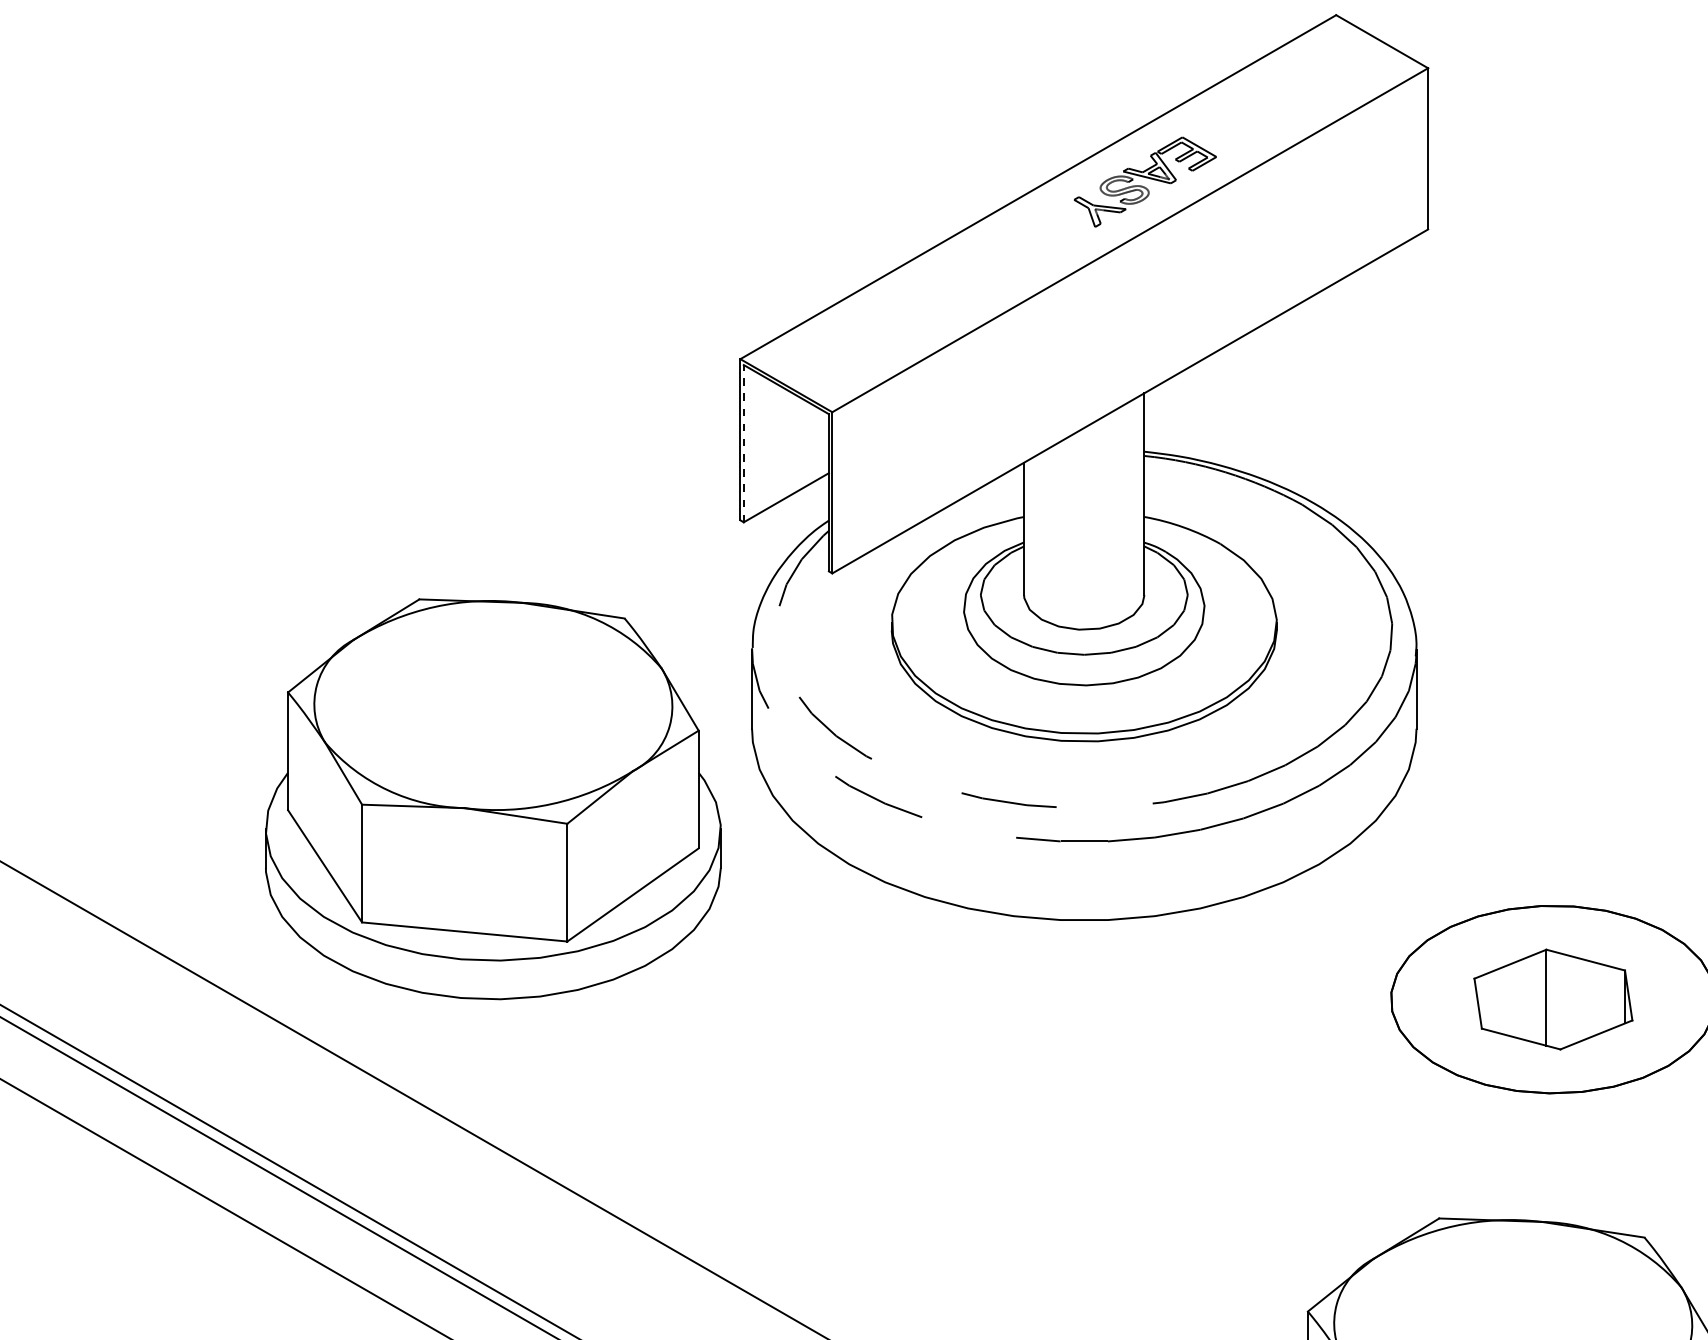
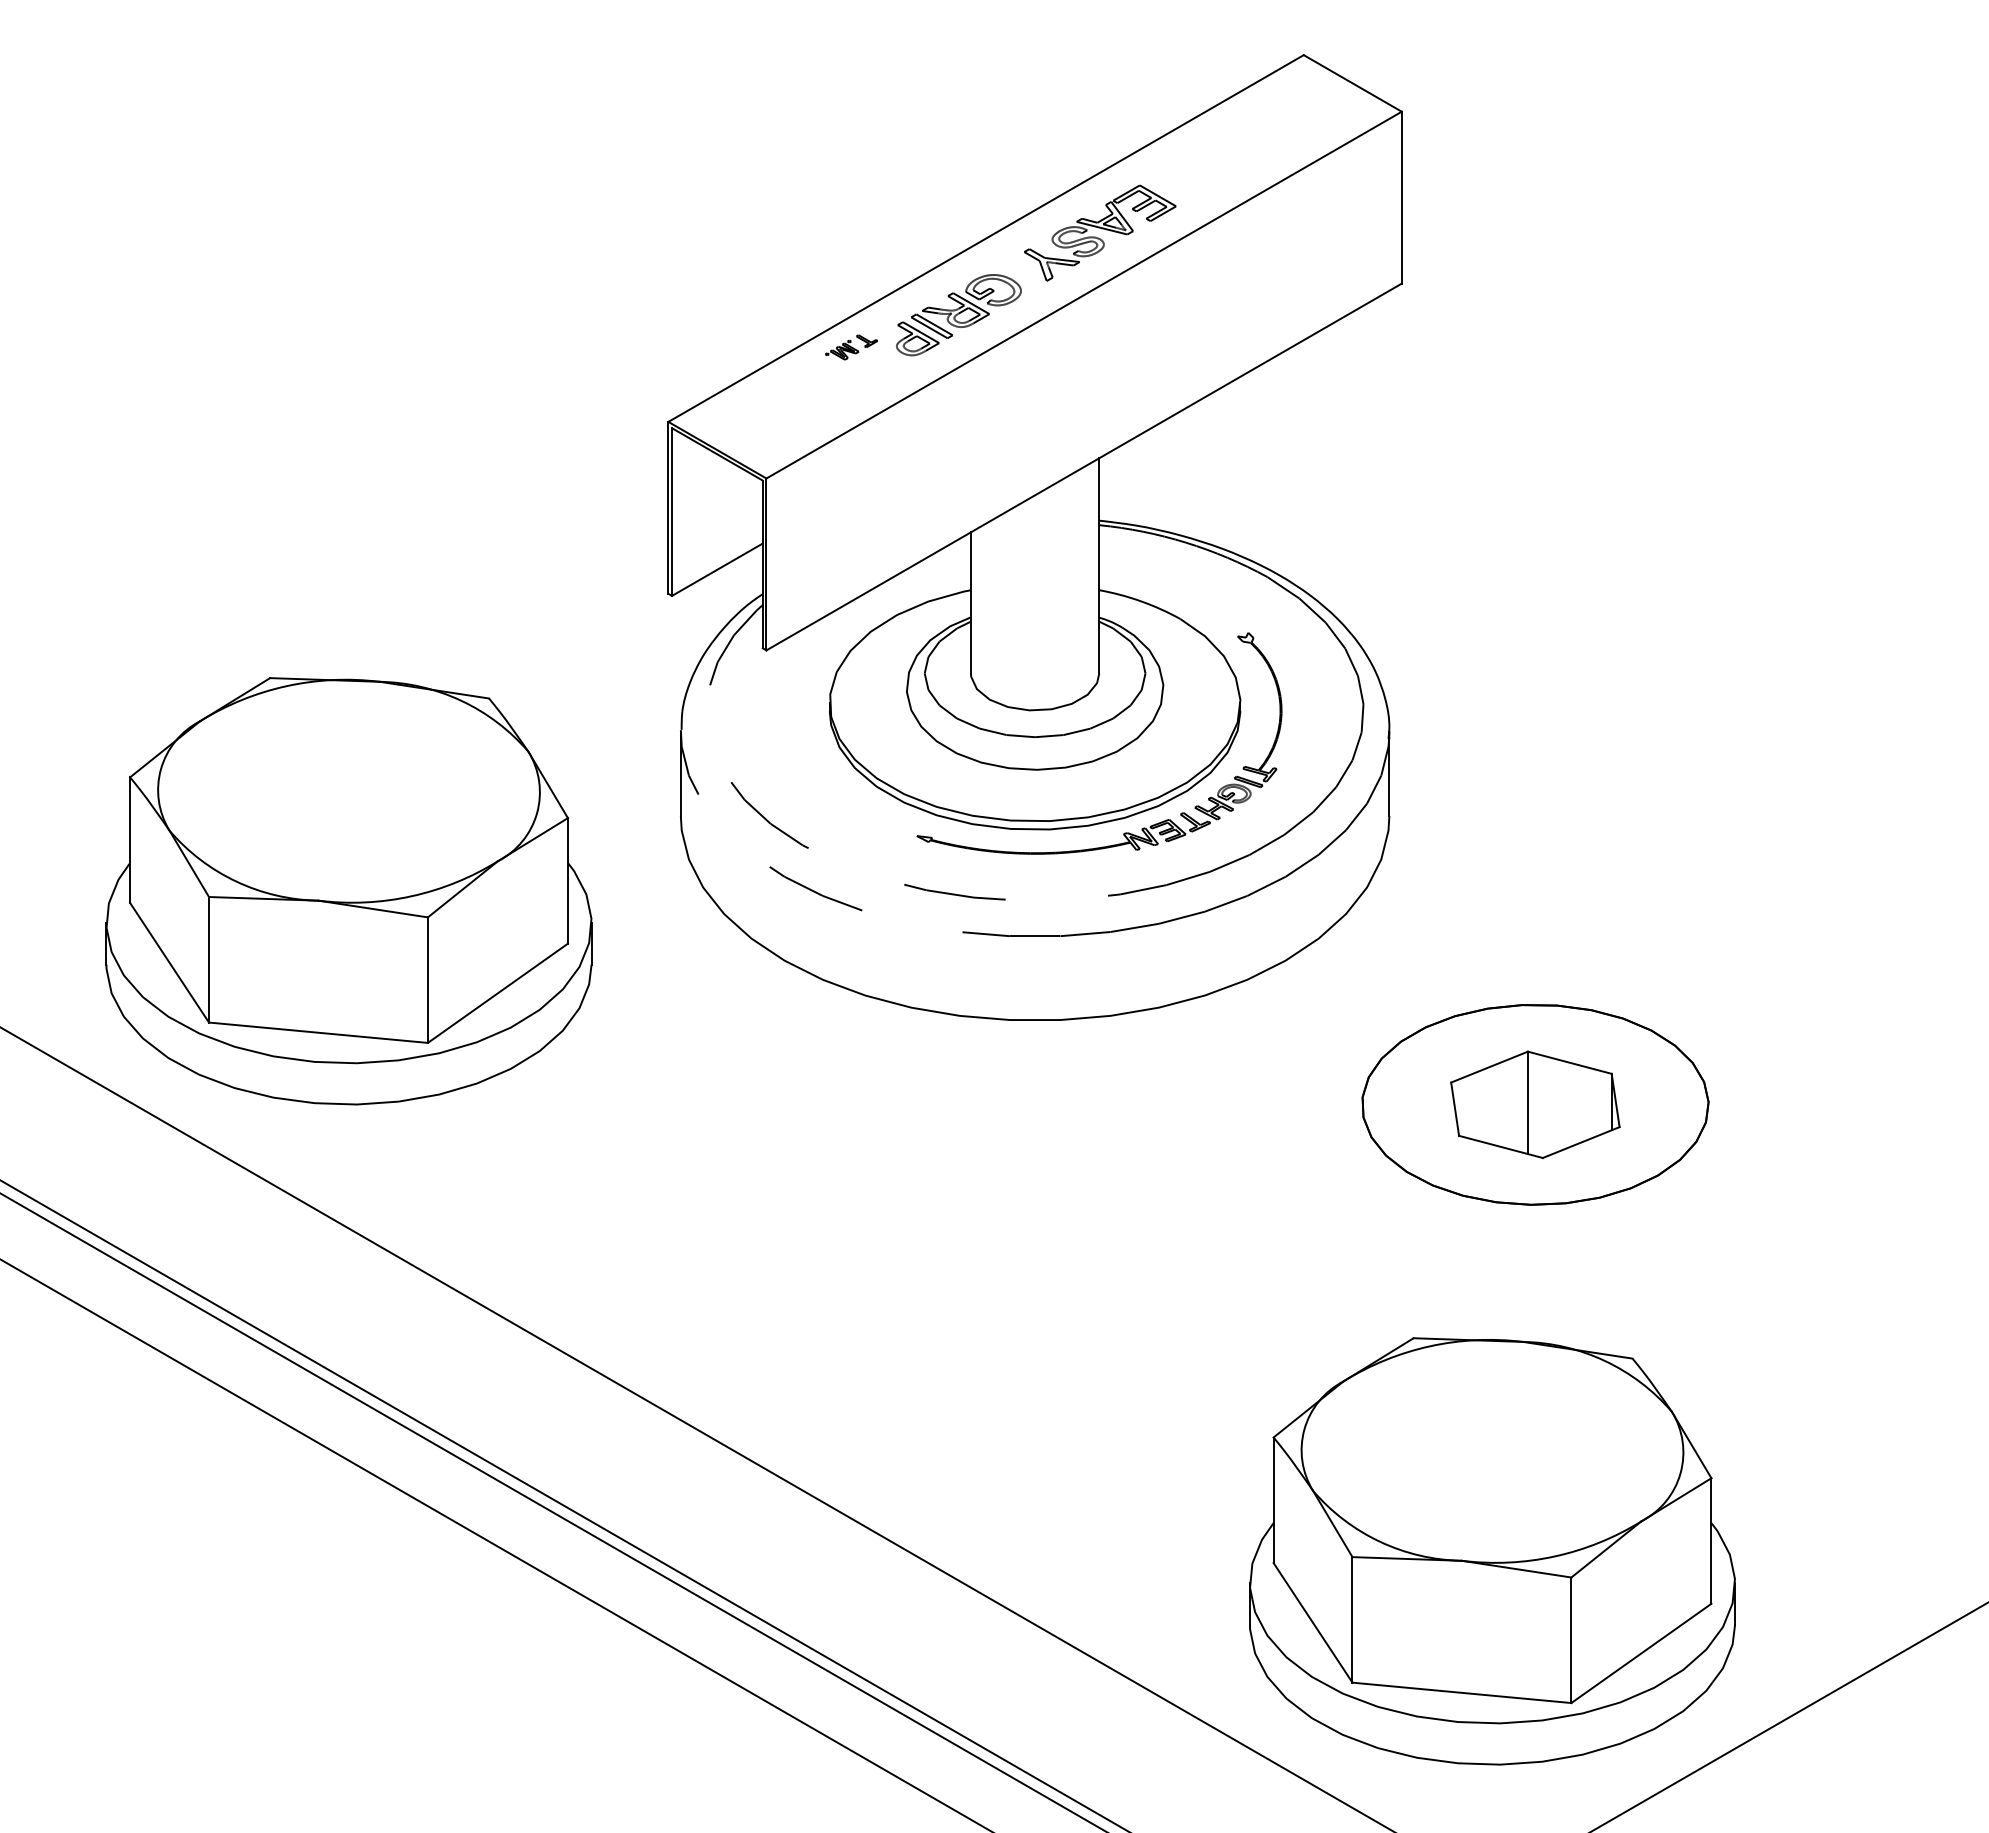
part: (1012, 259) -> (958, 315), added
part: (912, 289) -> (851, 347), added
line: (744, 444) -> (672, 512), dashed -> solid
part: (1169, 744) -> (1125, 832), added
part: (492, 799) -> (348, 891), moved

